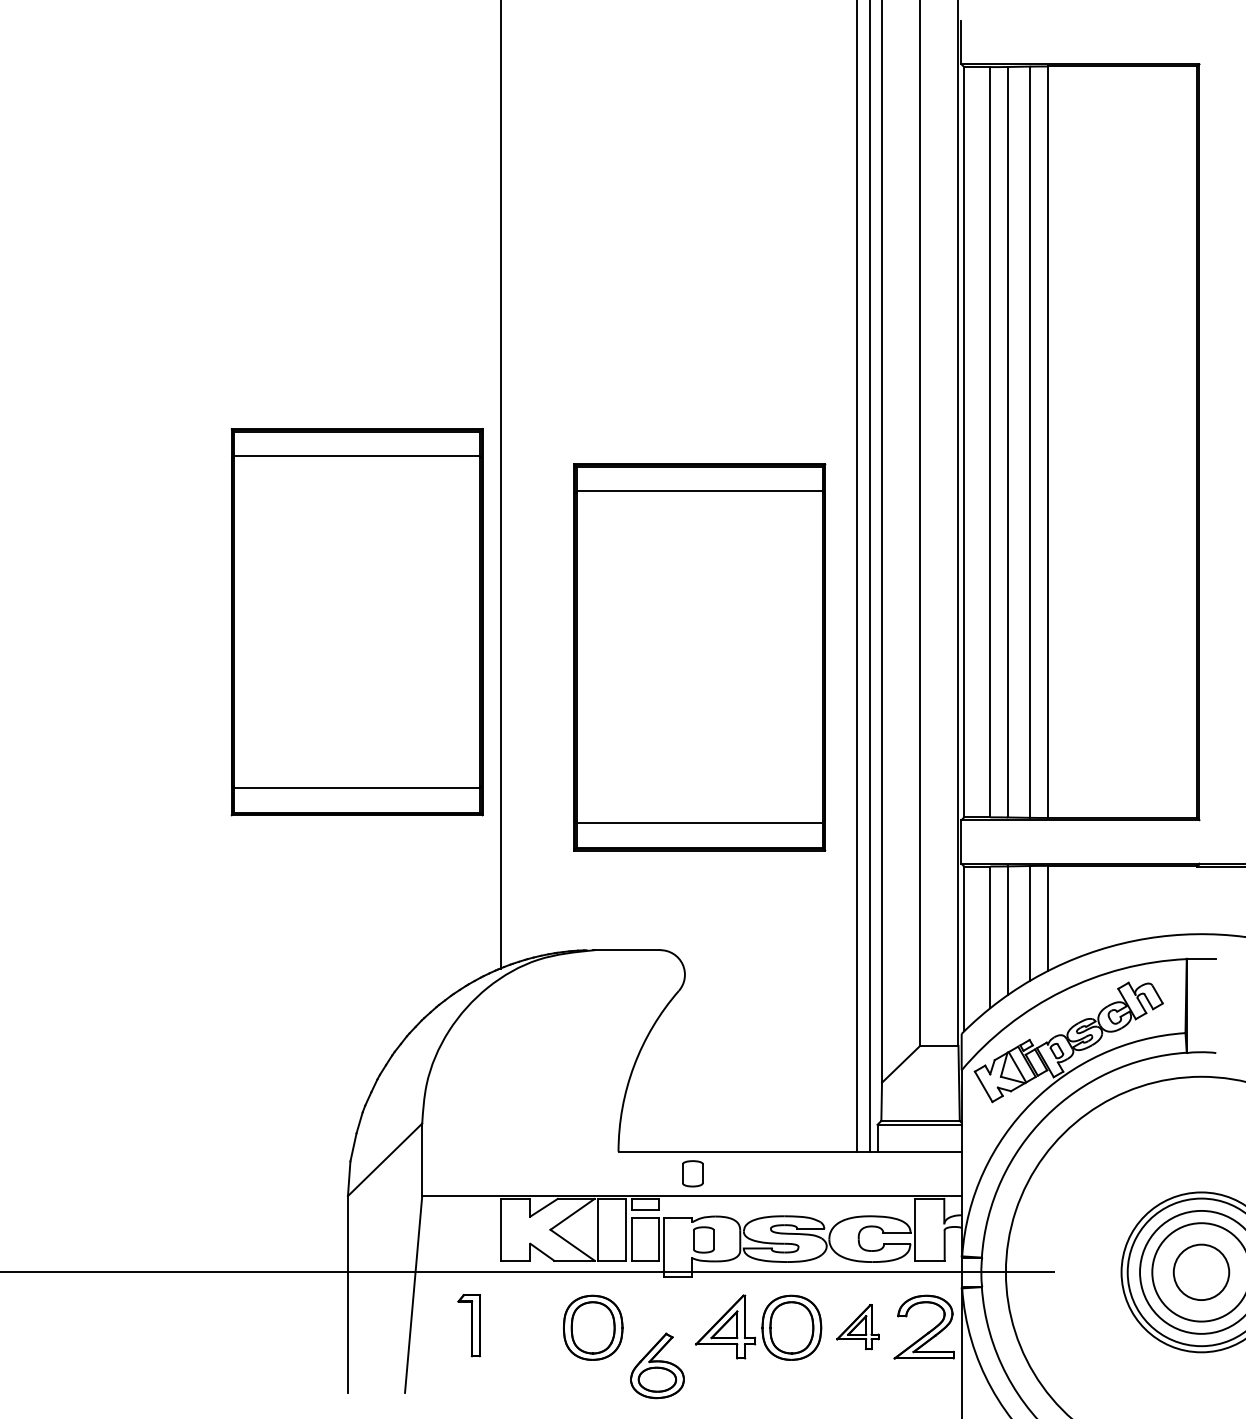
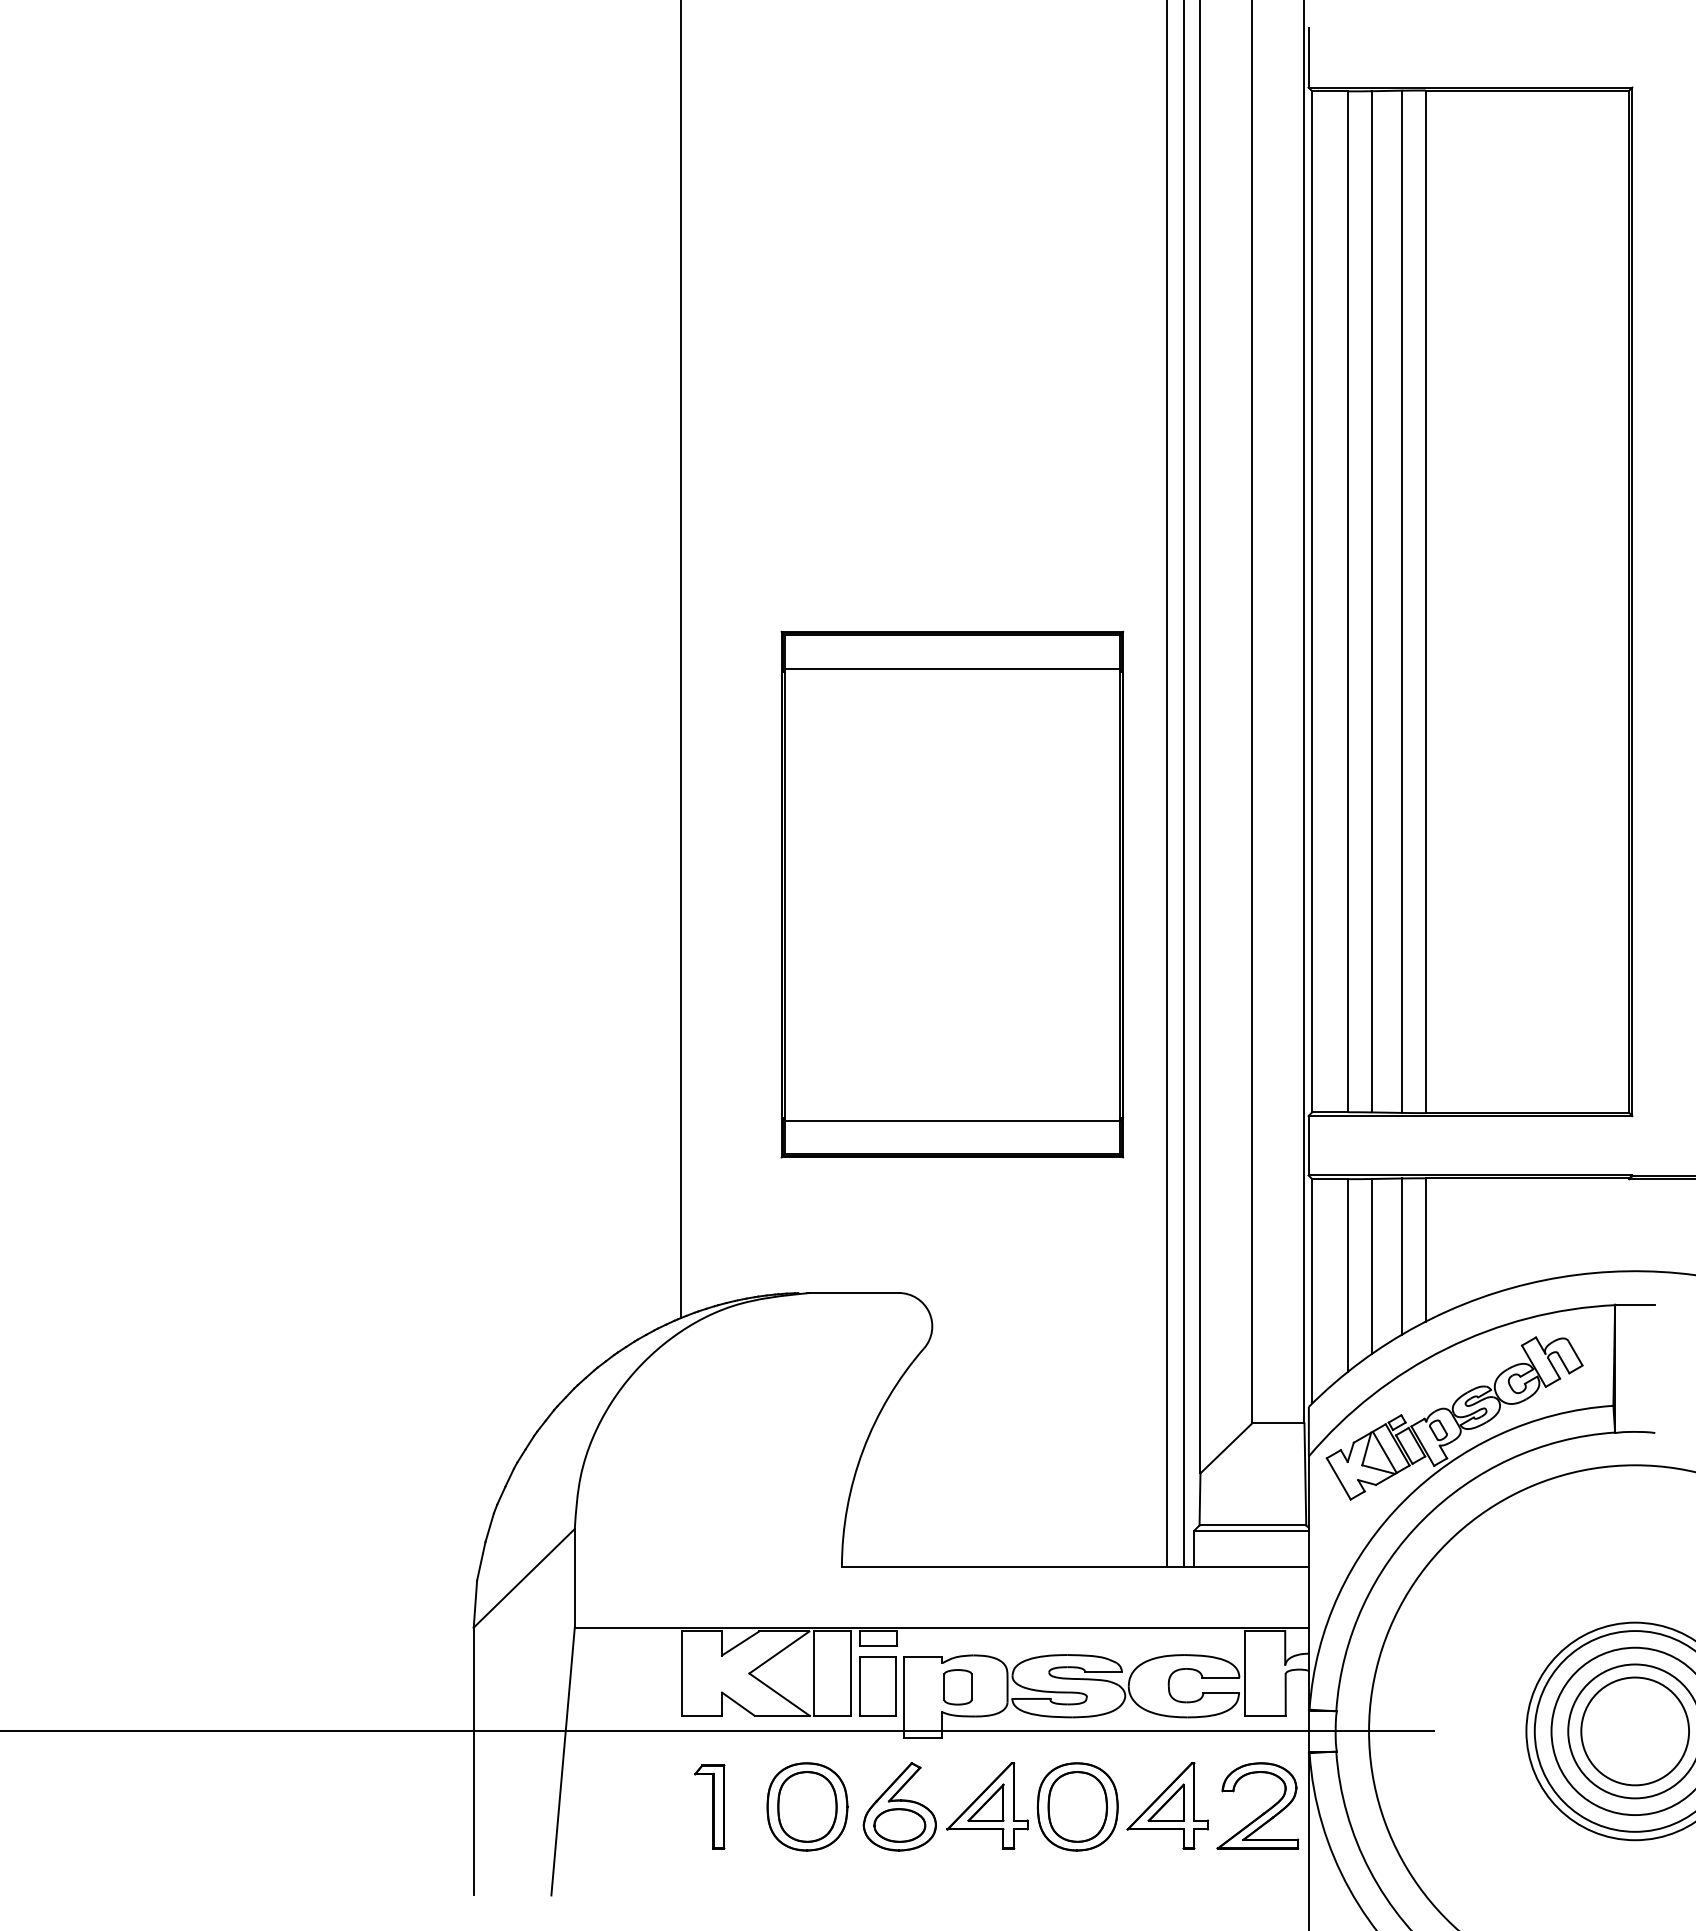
part: (357, 622) -> (486, 846), removed
part: (692, 1173) -> (942, 1597), removed
circle: (1201, 1272) -> (1635, 1731), size x1.43
part: (469, 1325) -> (709, 1806), moved
part: (857, 1326) -> (1167, 1805), size x1.43
part: (657, 1365) -> (899, 1806), moved

